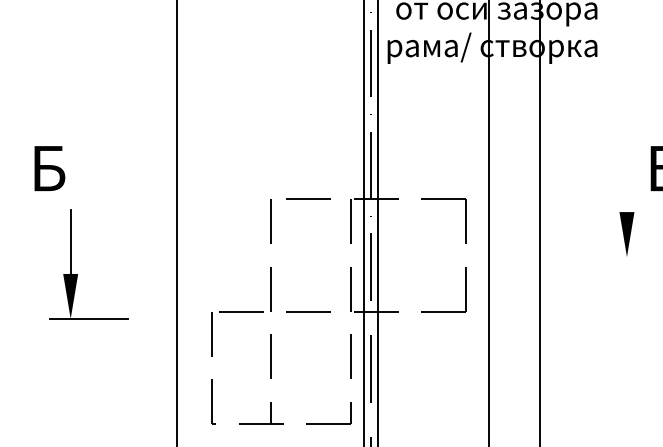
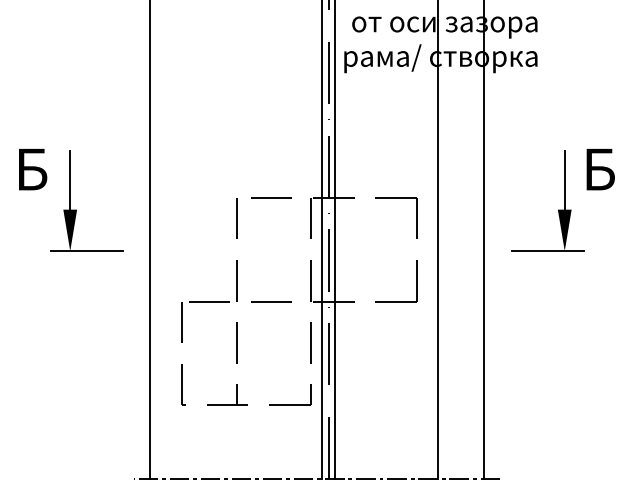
line: (626, 180) -> (564, 180), added
line: (608, 257) -> (547, 251), added
part: (77, 273) -> (76, 209), moved

